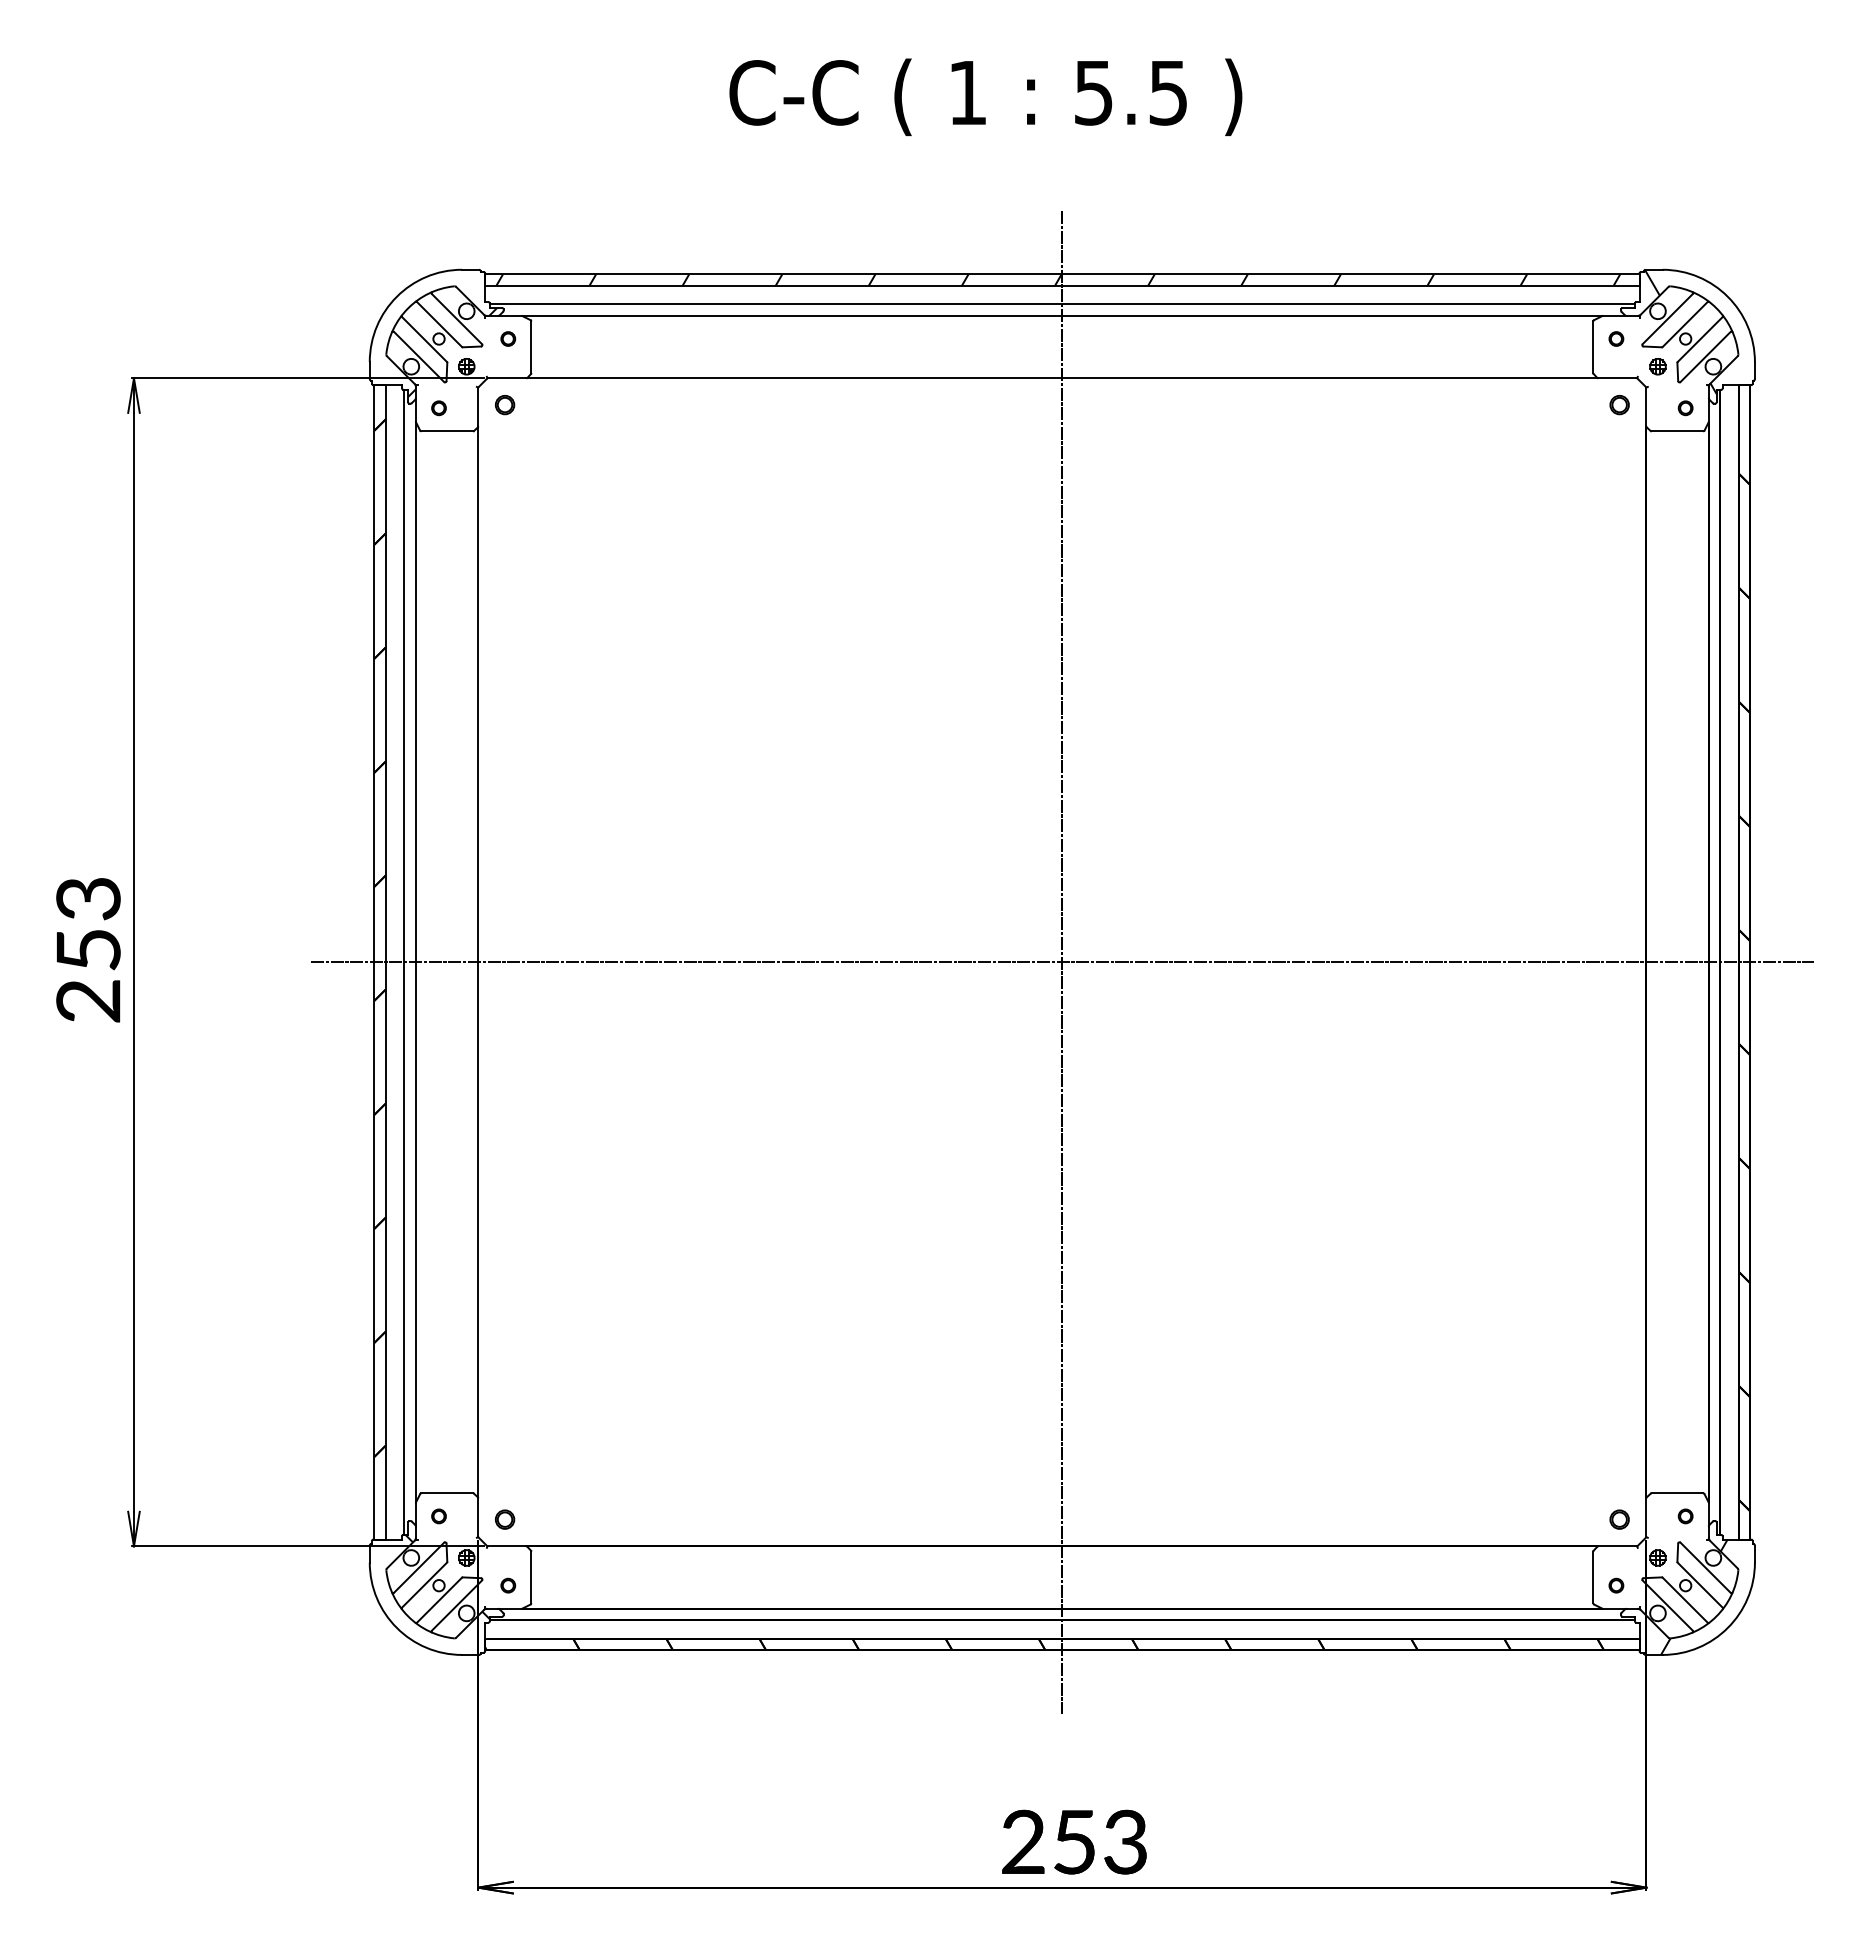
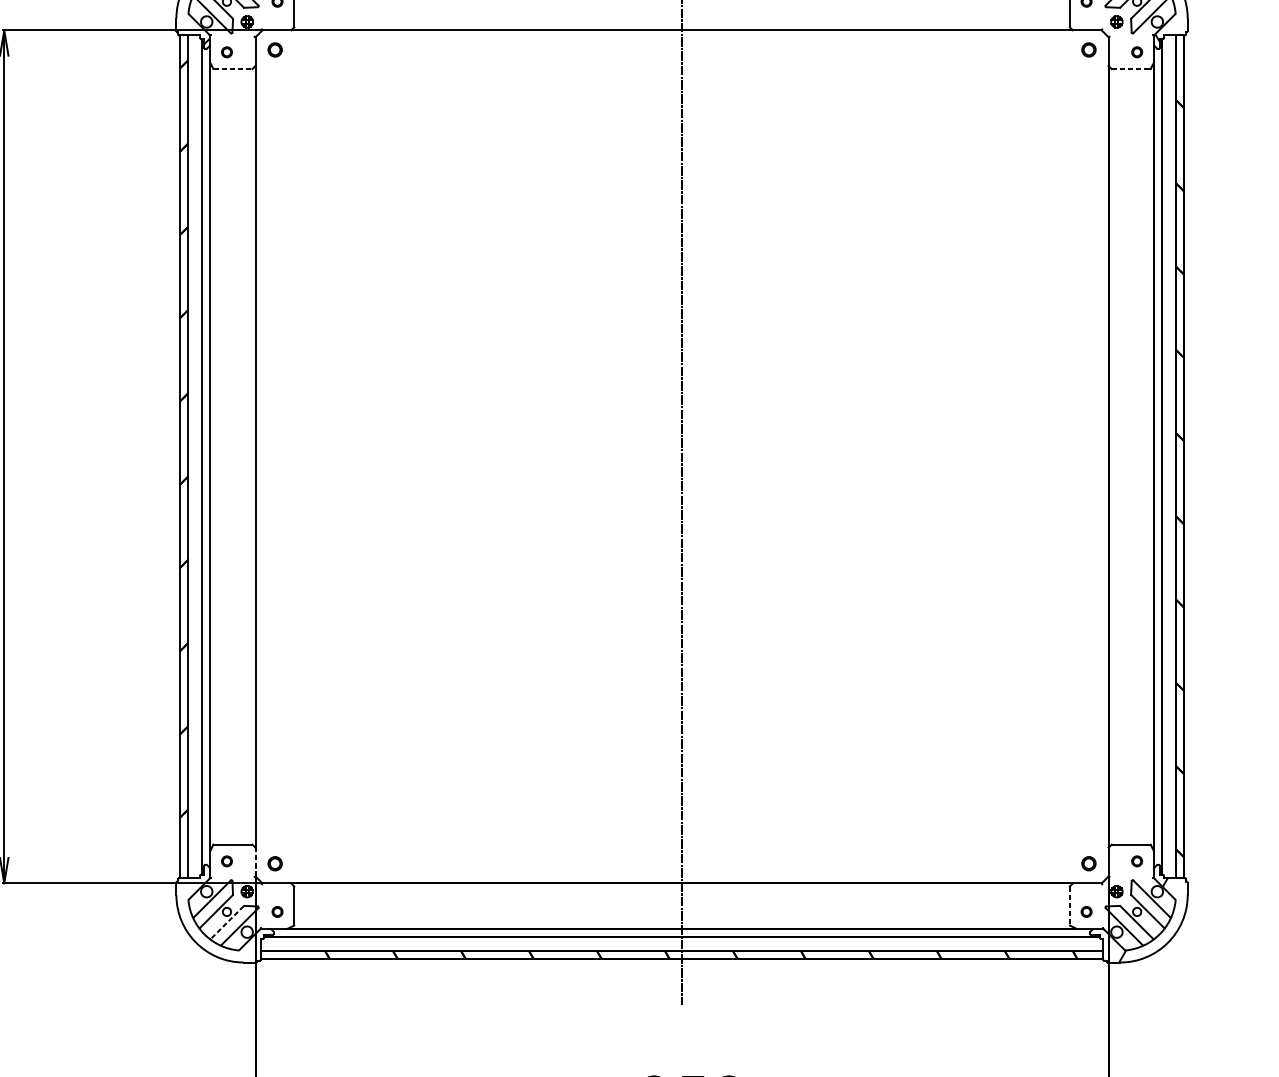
line: (447, 431) -> (233, 69), solid -> dashed
line: (1677, 431) -> (1131, 69), solid -> dashed
line: (1061, 962) -> (681, 456), removed
line: (478, 1517) -> (255, 862), solid -> dashed
hatch: (447, 1576) -> (233, 905), removed
line: (1593, 1577) -> (1069, 905), solid -> dashed
line: (439, 1600) -> (227, 922), solid -> dashed

